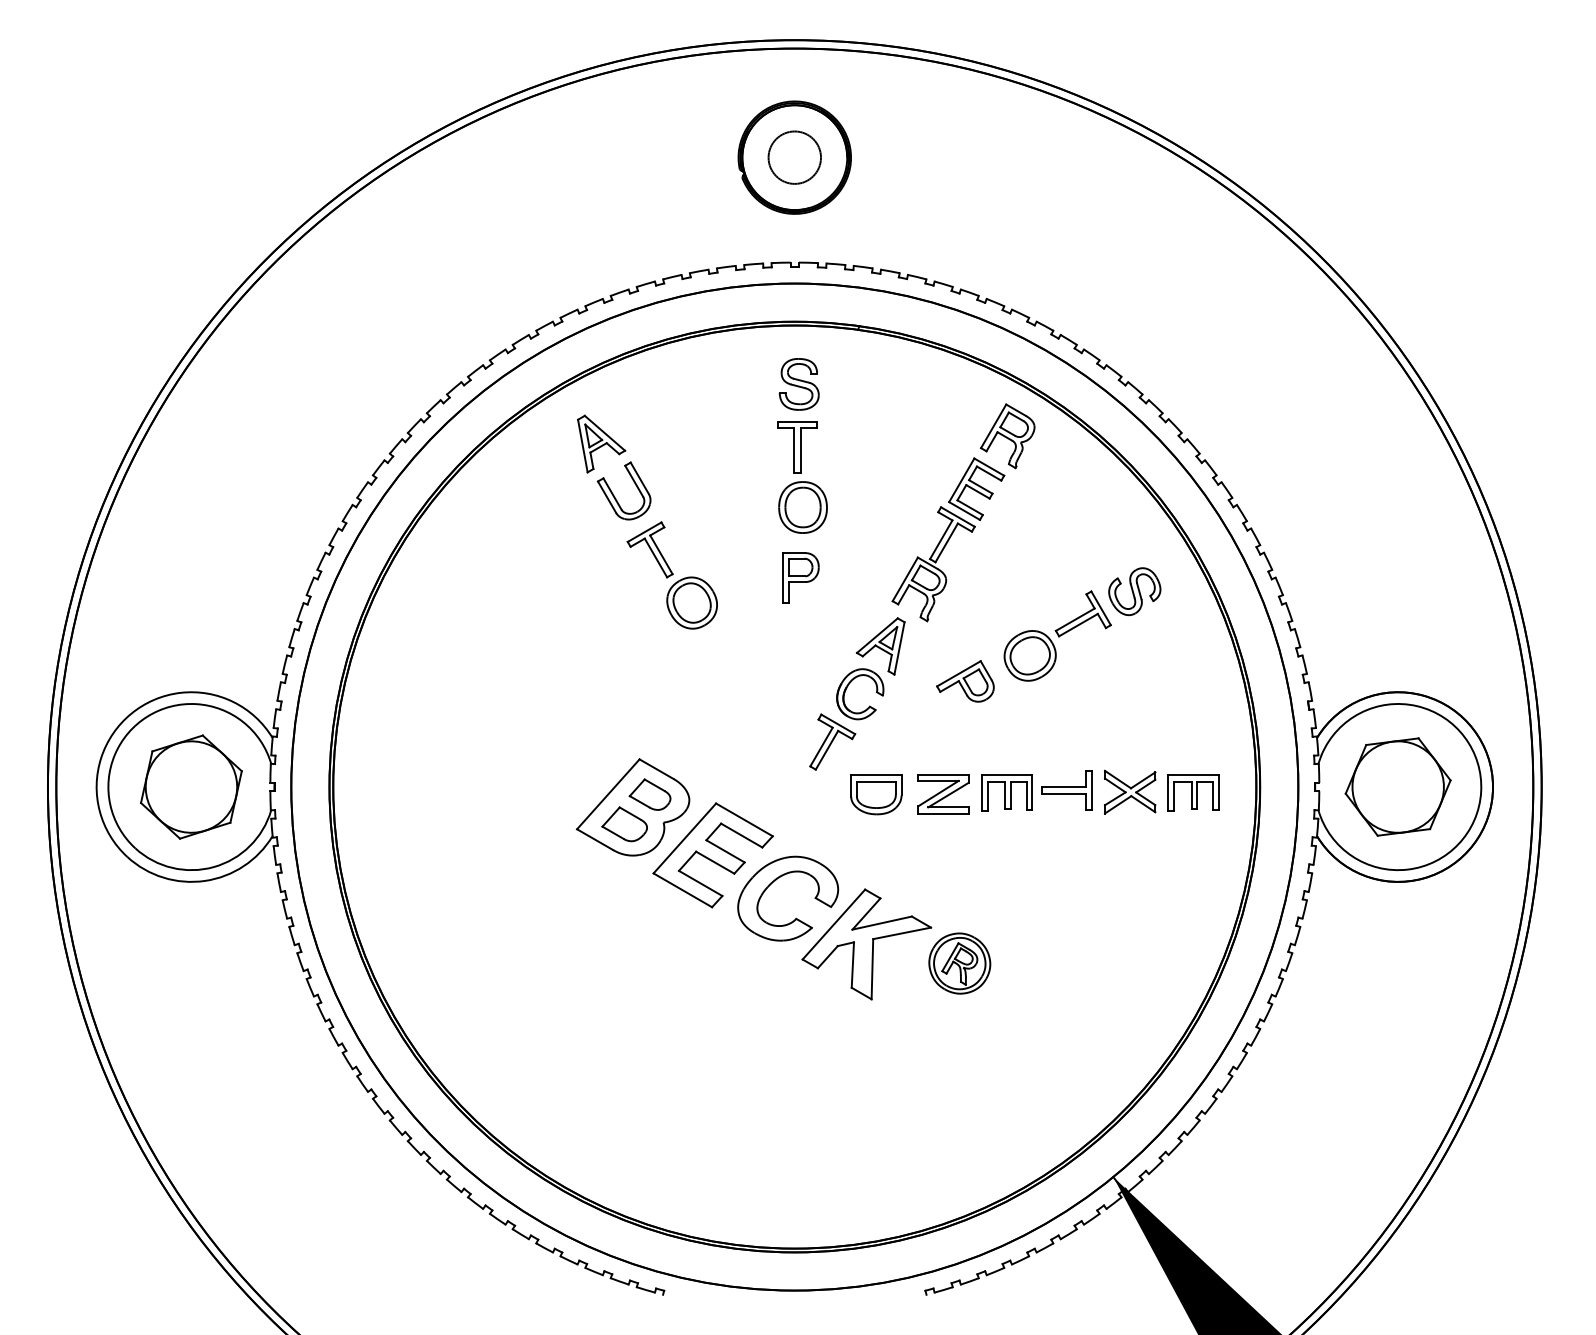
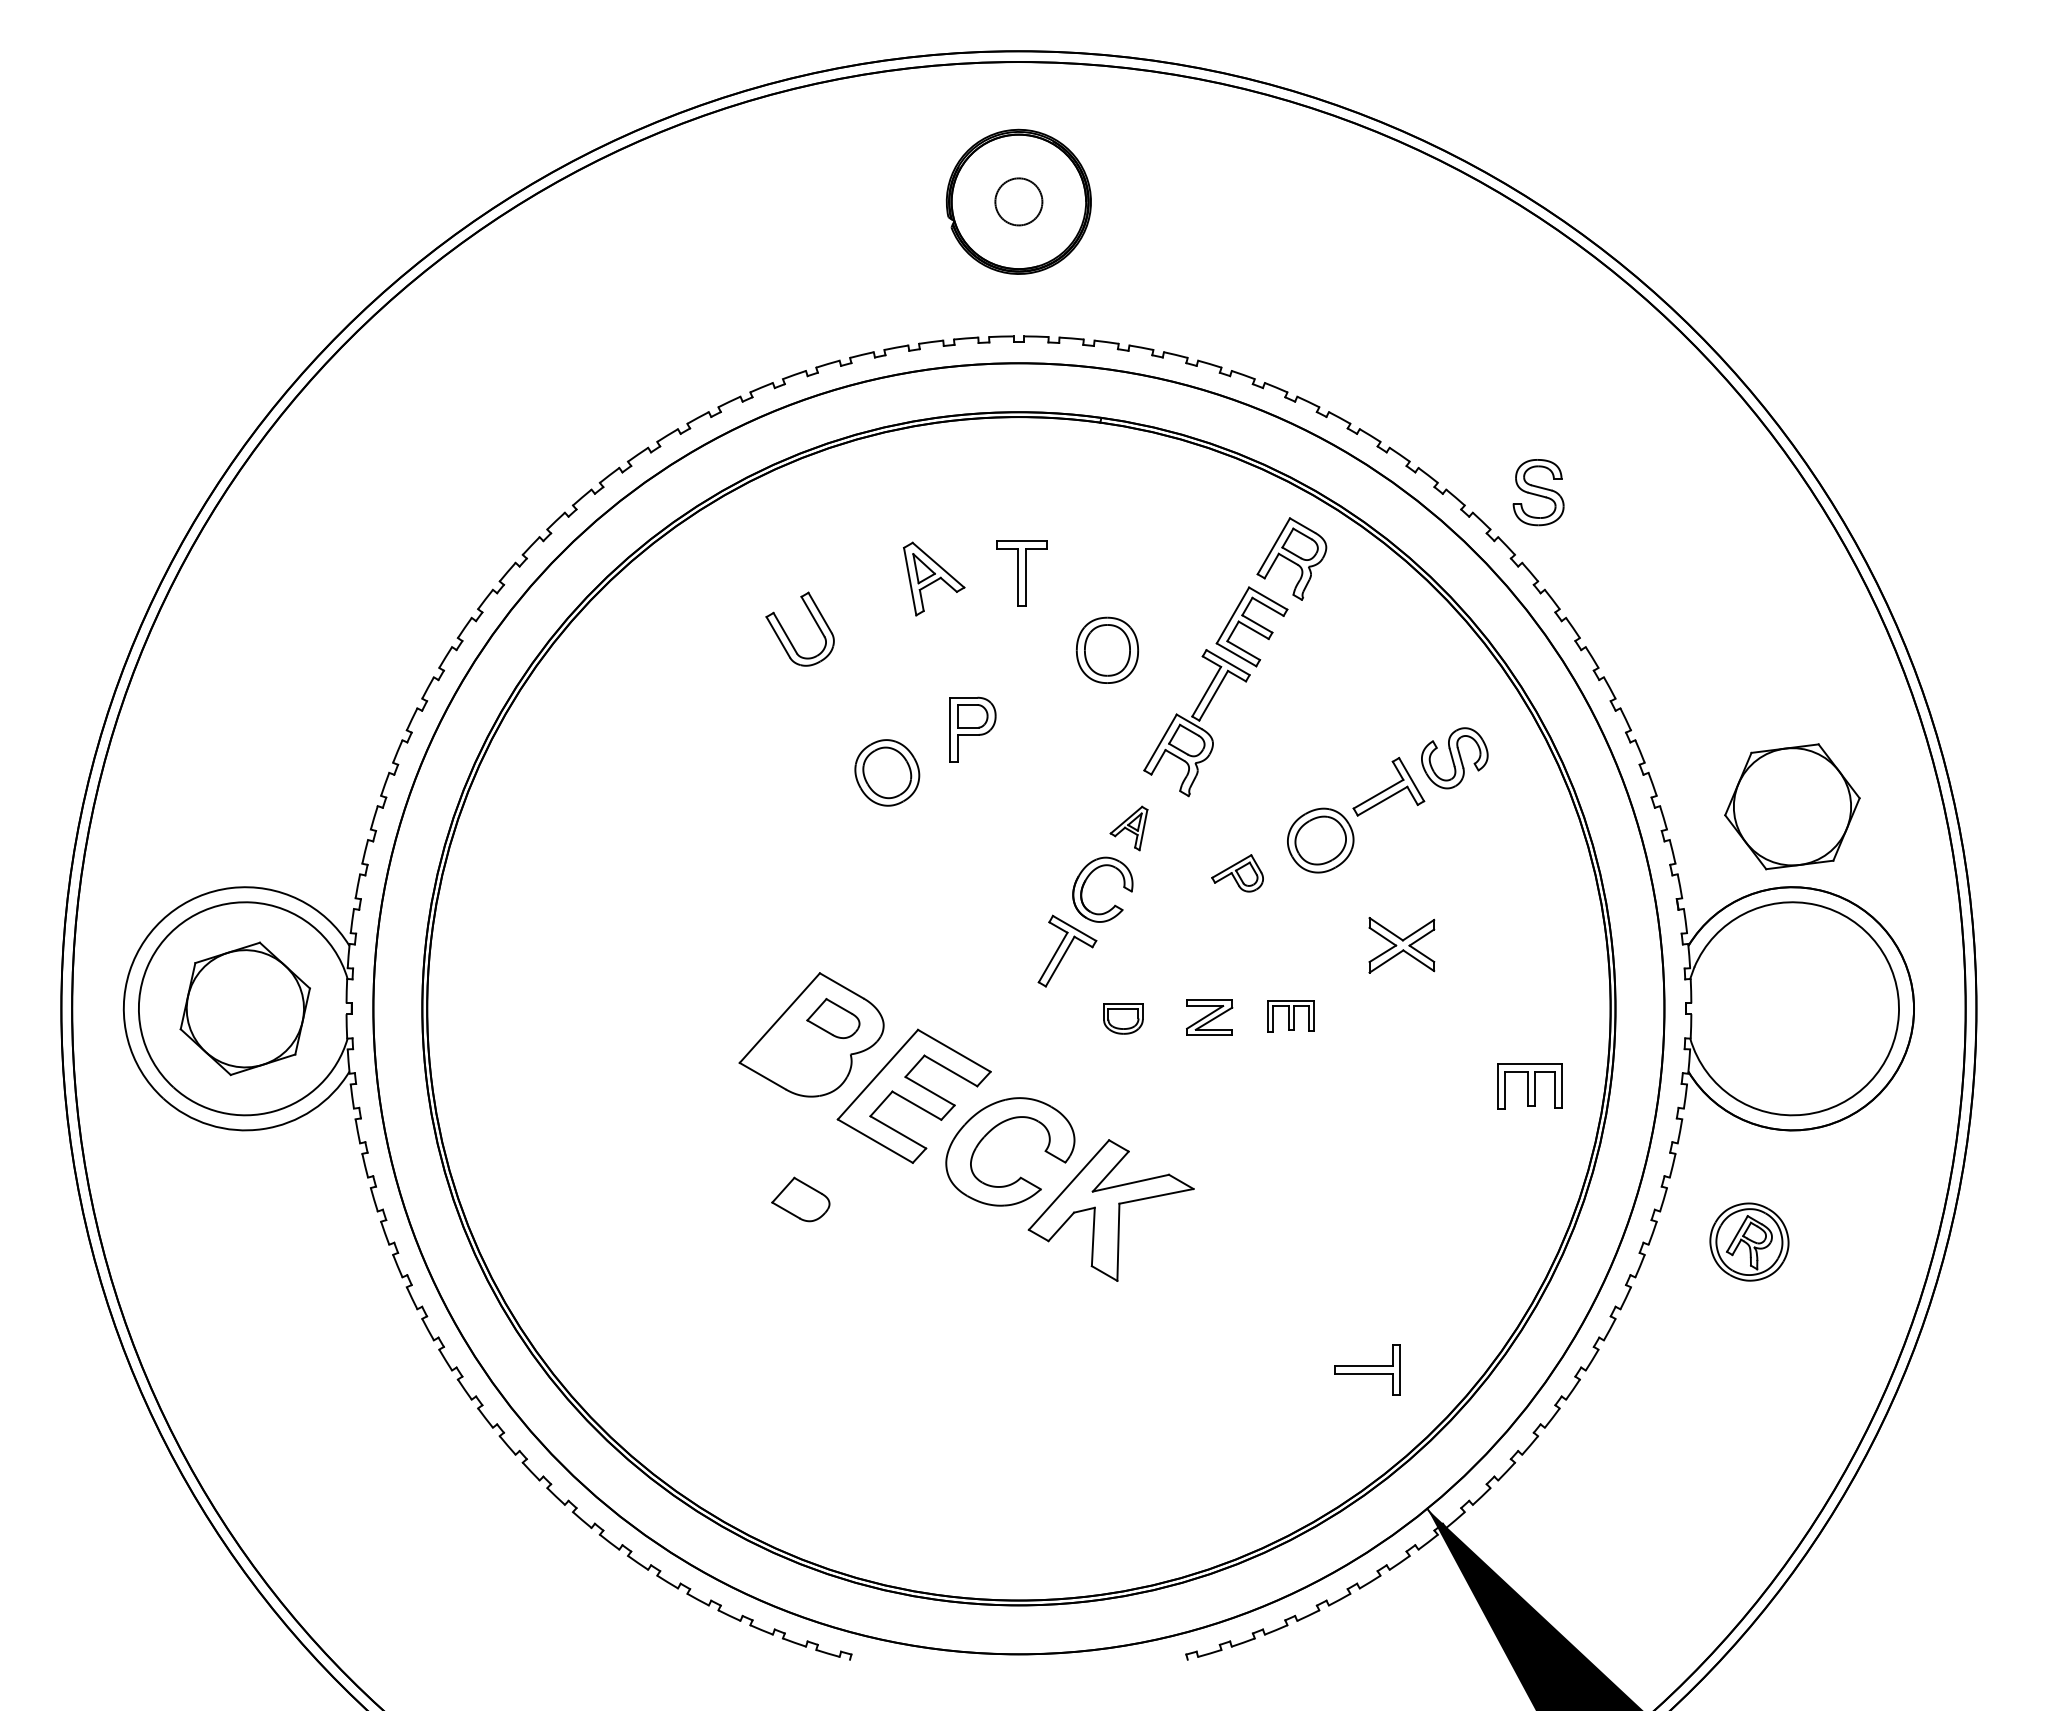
circle: (794, 157) -> (1018, 201), size x0.7
part: (799, 384) -> (1538, 492), moved
part: (601, 443) -> (934, 578), moved
part: (802, 506) -> (1106, 649), moved
part: (650, 549) -> (833, 704), removed
part: (800, 577) -> (972, 729), moved
part: (880, 646) -> (1128, 828), size x0.6
part: (965, 681) -> (1237, 873), size x0.7
part: (1398, 786) -> (1792, 806), moved
part: (1066, 789) -> (1367, 1369), moved
part: (1129, 792) -> (1401, 945), moved
part: (943, 793) -> (1209, 1017), size x0.7
part: (1006, 793) -> (1290, 1016), size x0.7
part: (1193, 793) -> (1529, 1086), moved
part: (876, 794) -> (1123, 1018), size x0.6
part: (624, 824) -> (800, 1199), moved
part: (959, 963) -> (1749, 1241), moved

